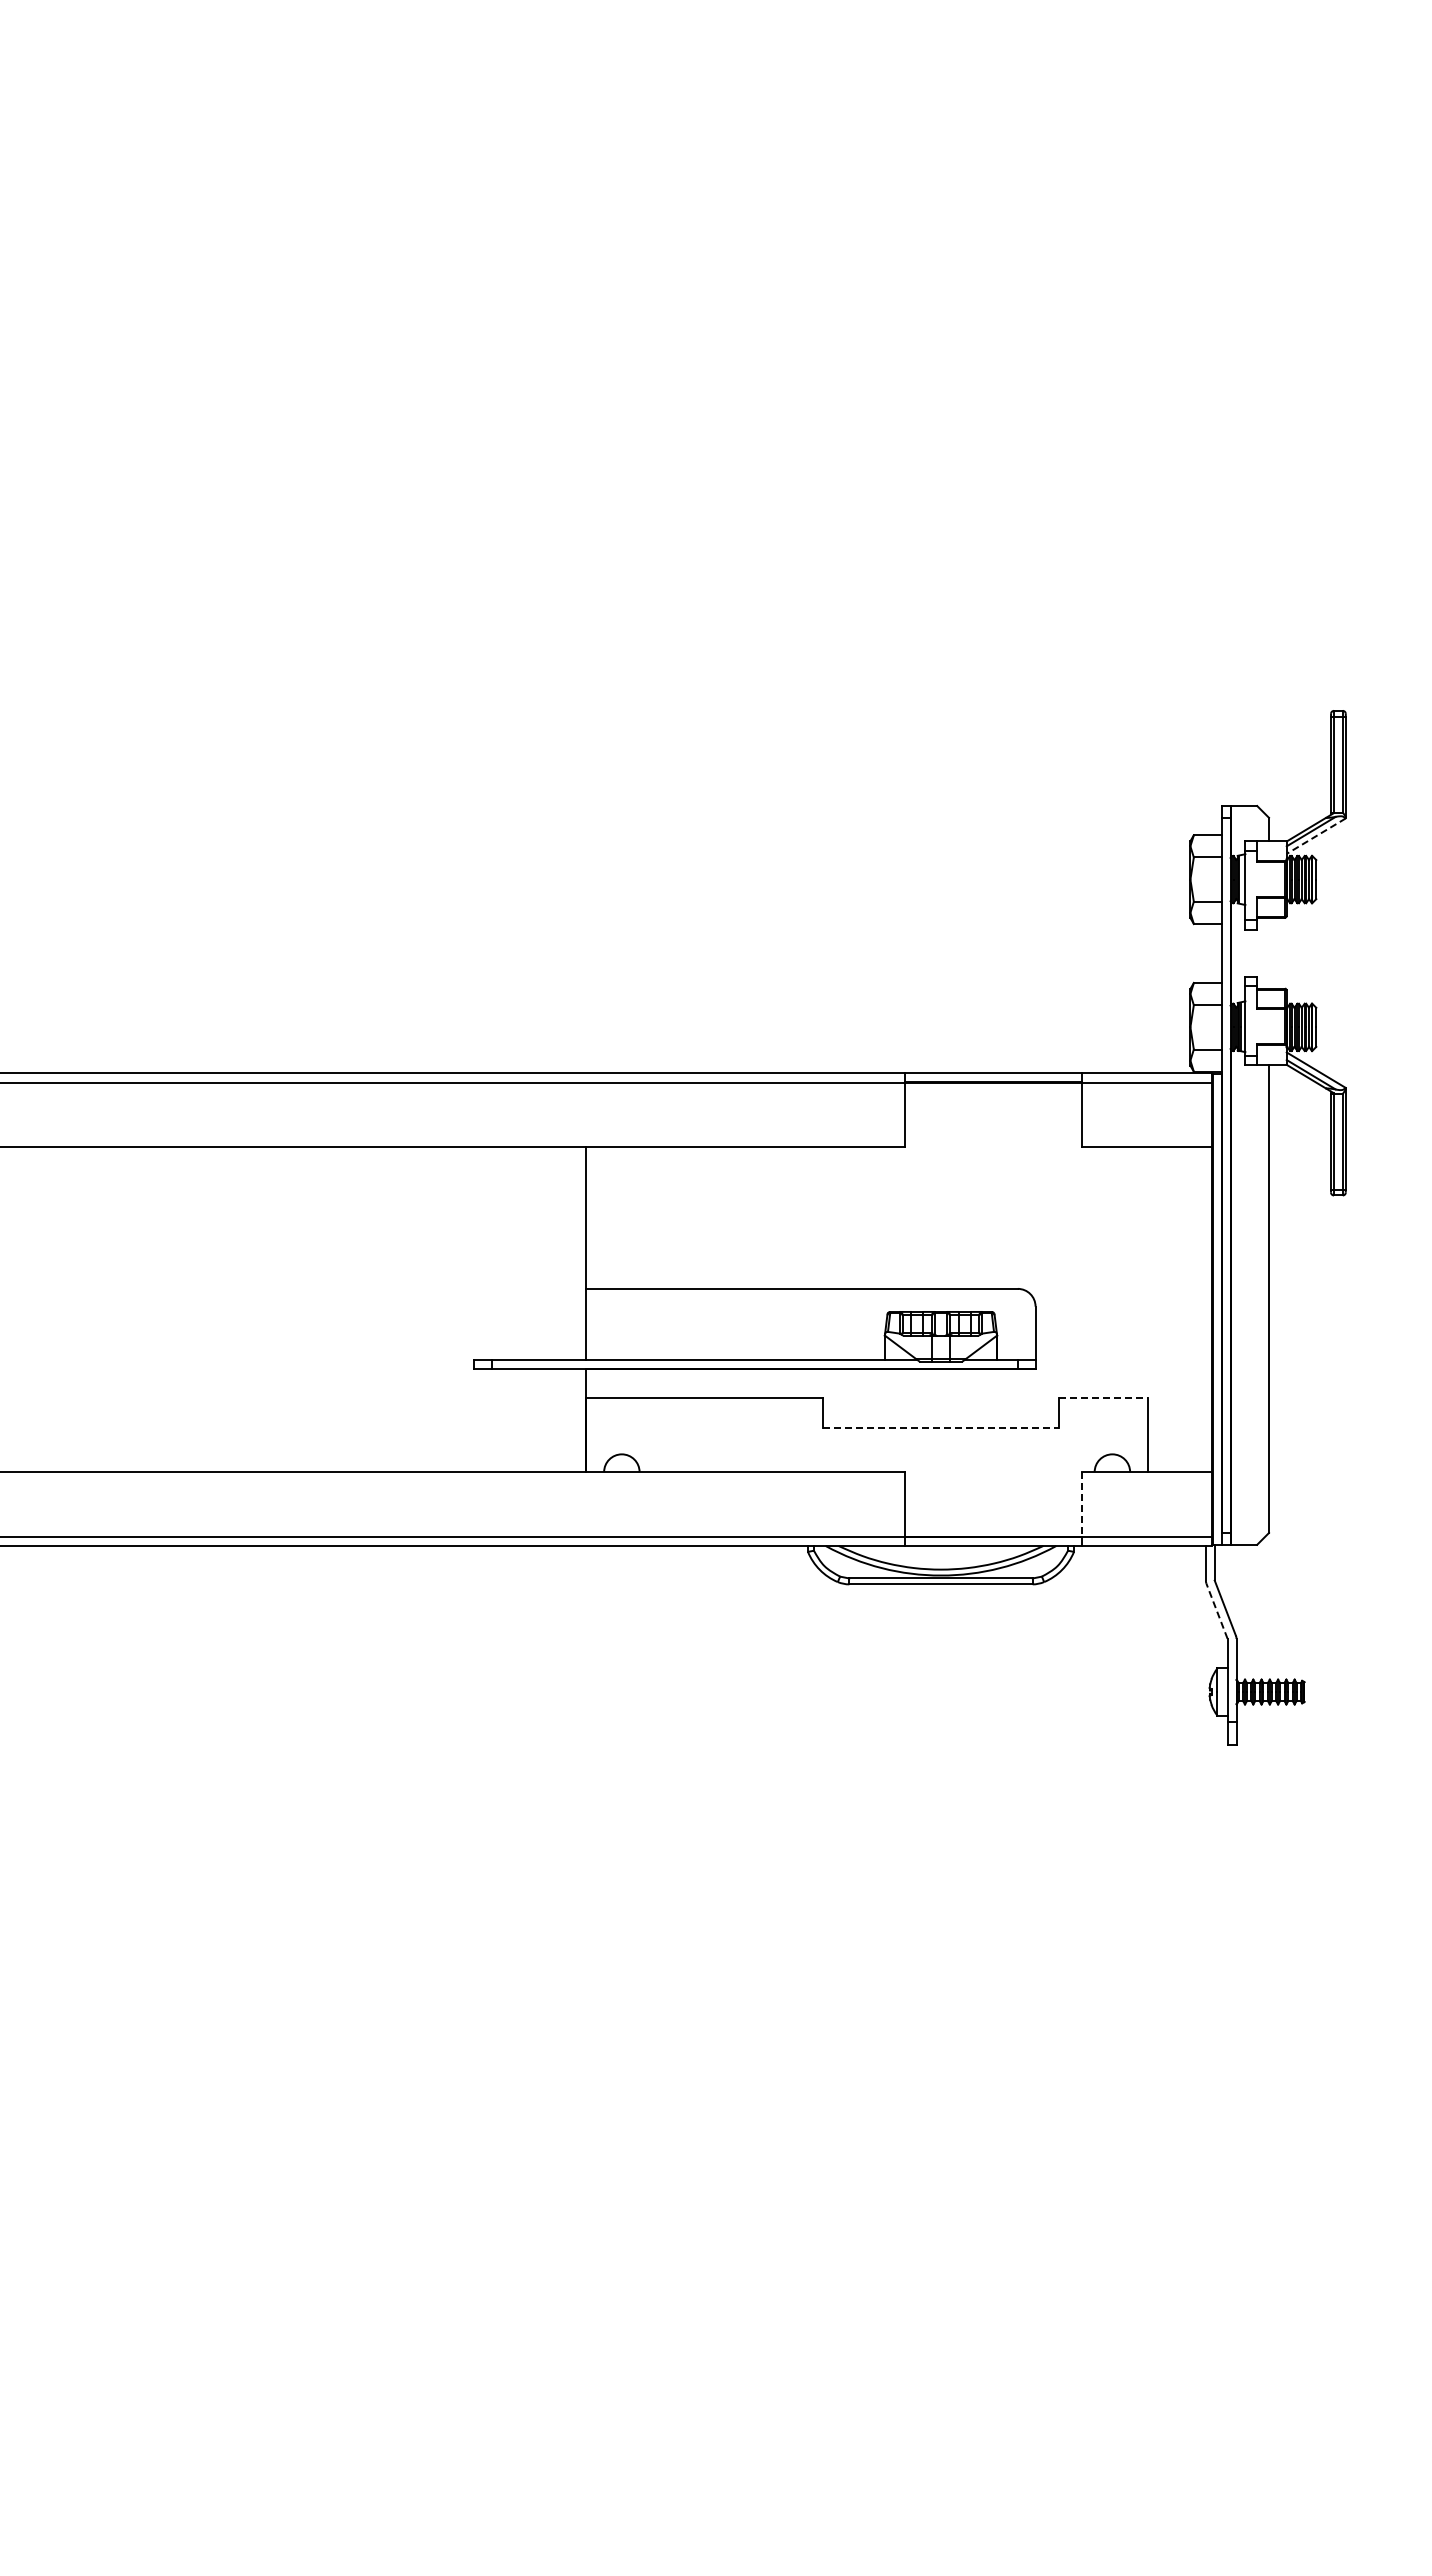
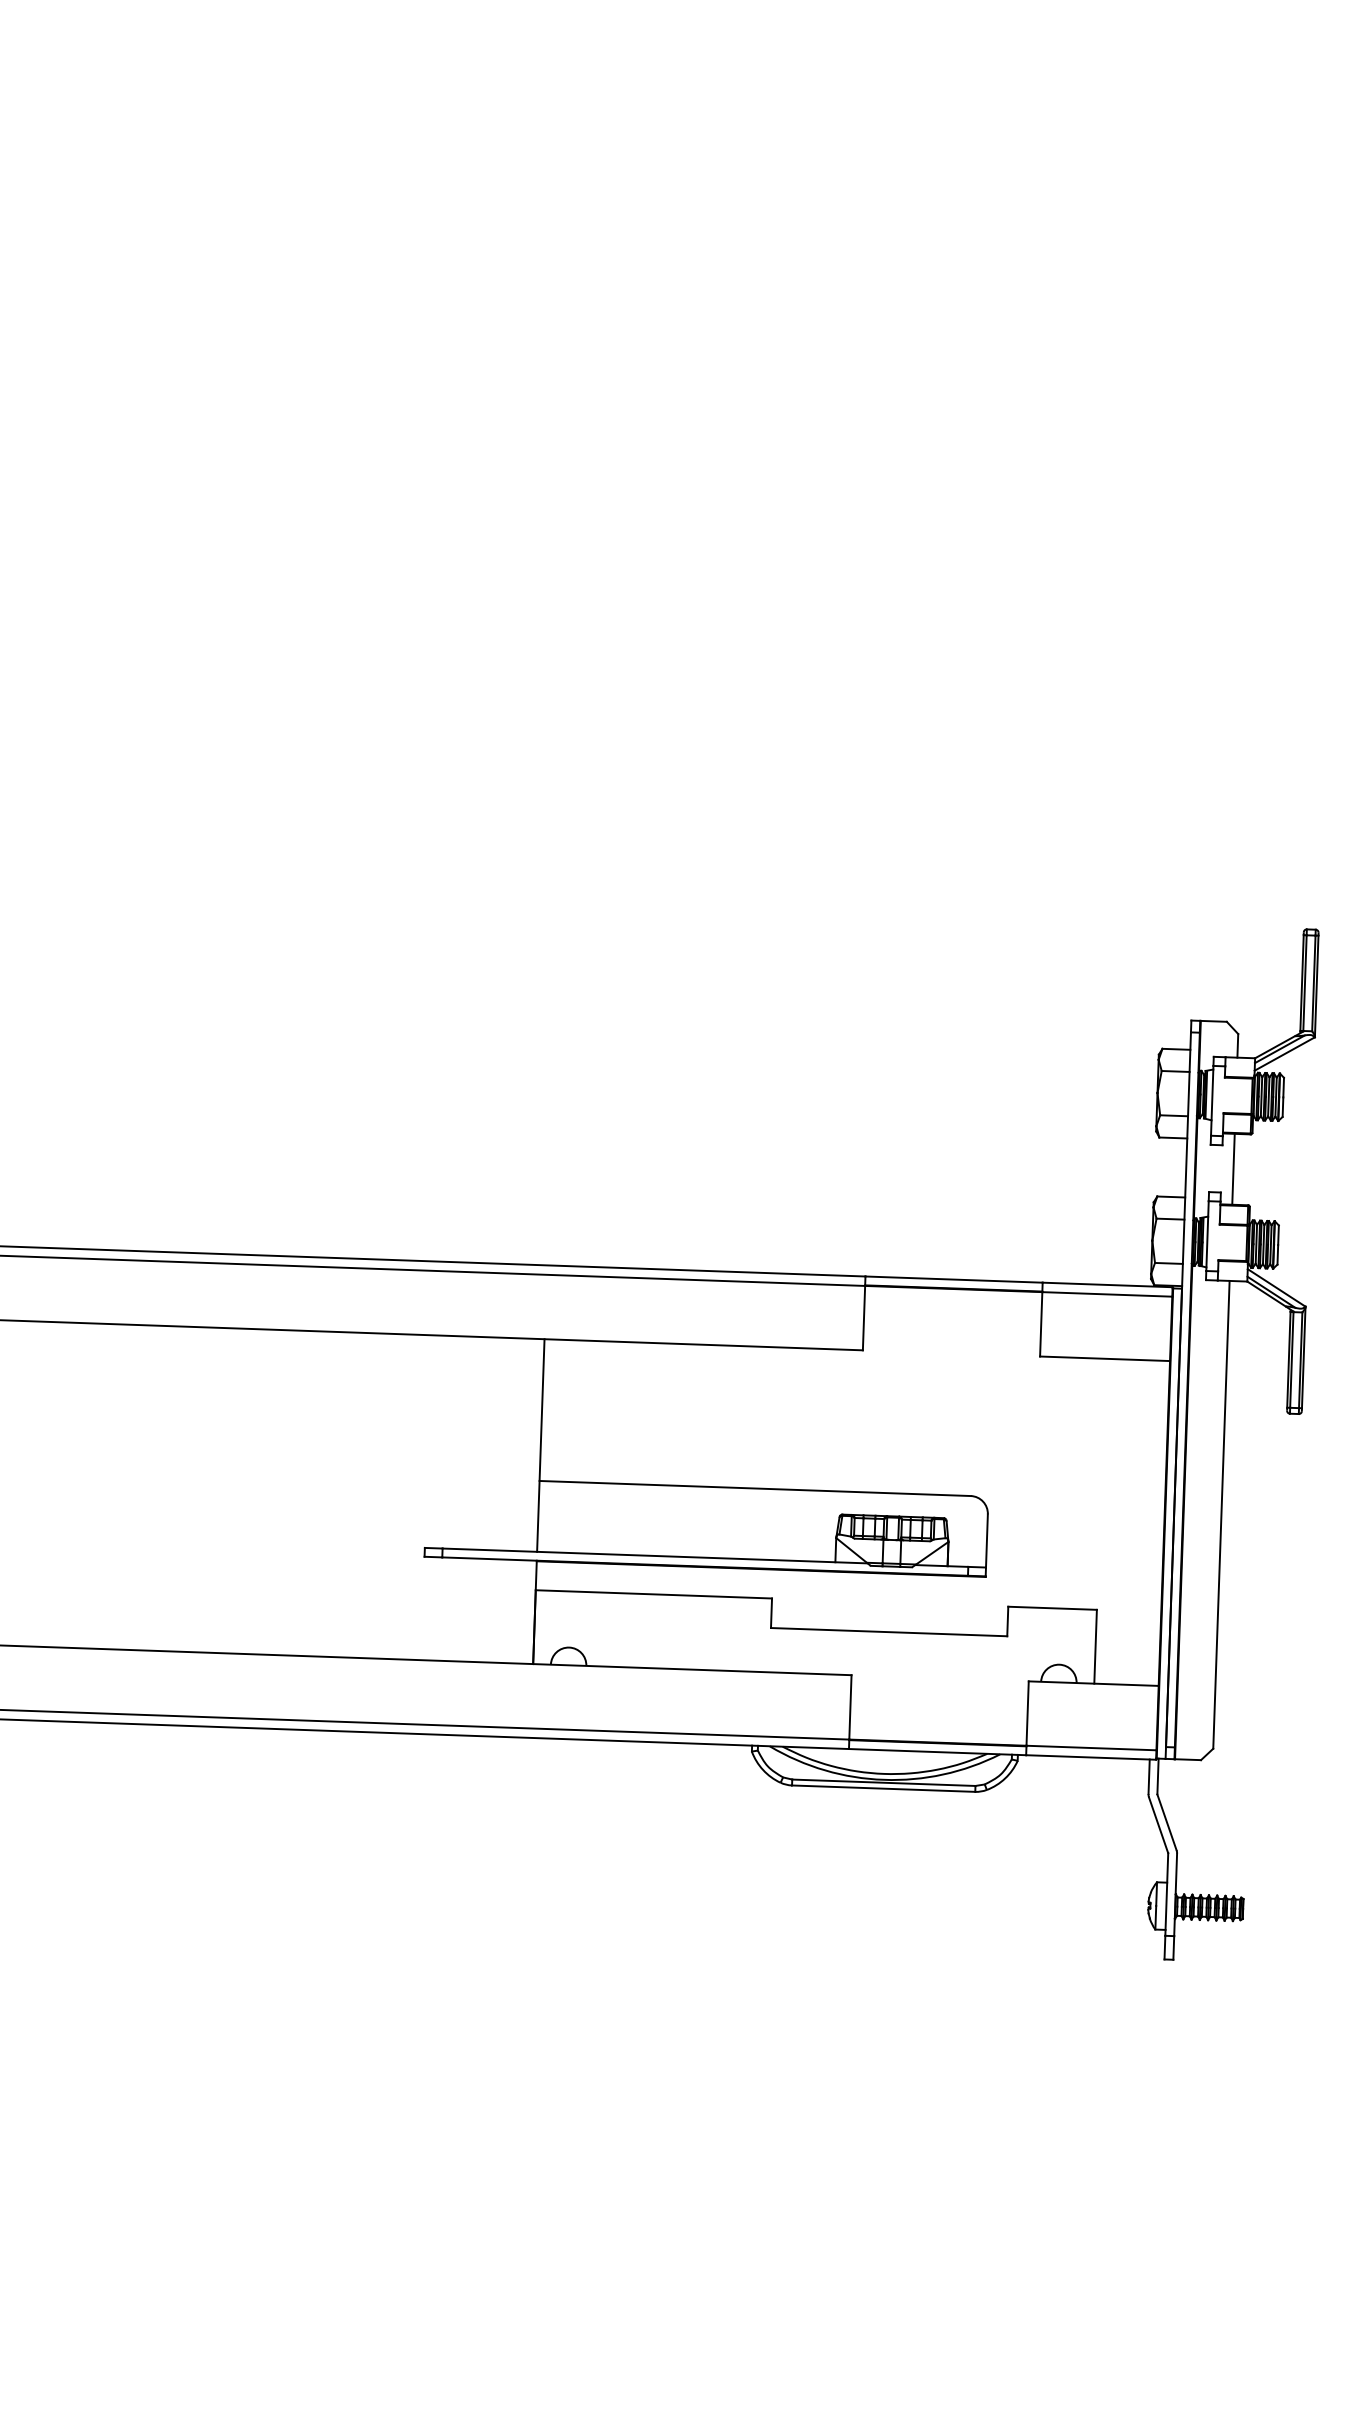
line: (1315, 836) -> (1284, 1054), dashed -> solid
line: (1269, 952) -> (1234, 1168), added
line: (1104, 1398) -> (1053, 1608), dashed -> solid
line: (941, 1427) -> (889, 1631), dashed -> solid
line: (1082, 1504) -> (1027, 1713), dashed -> solid
line: (1216, 1610) -> (1158, 1824), dashed -> solid

